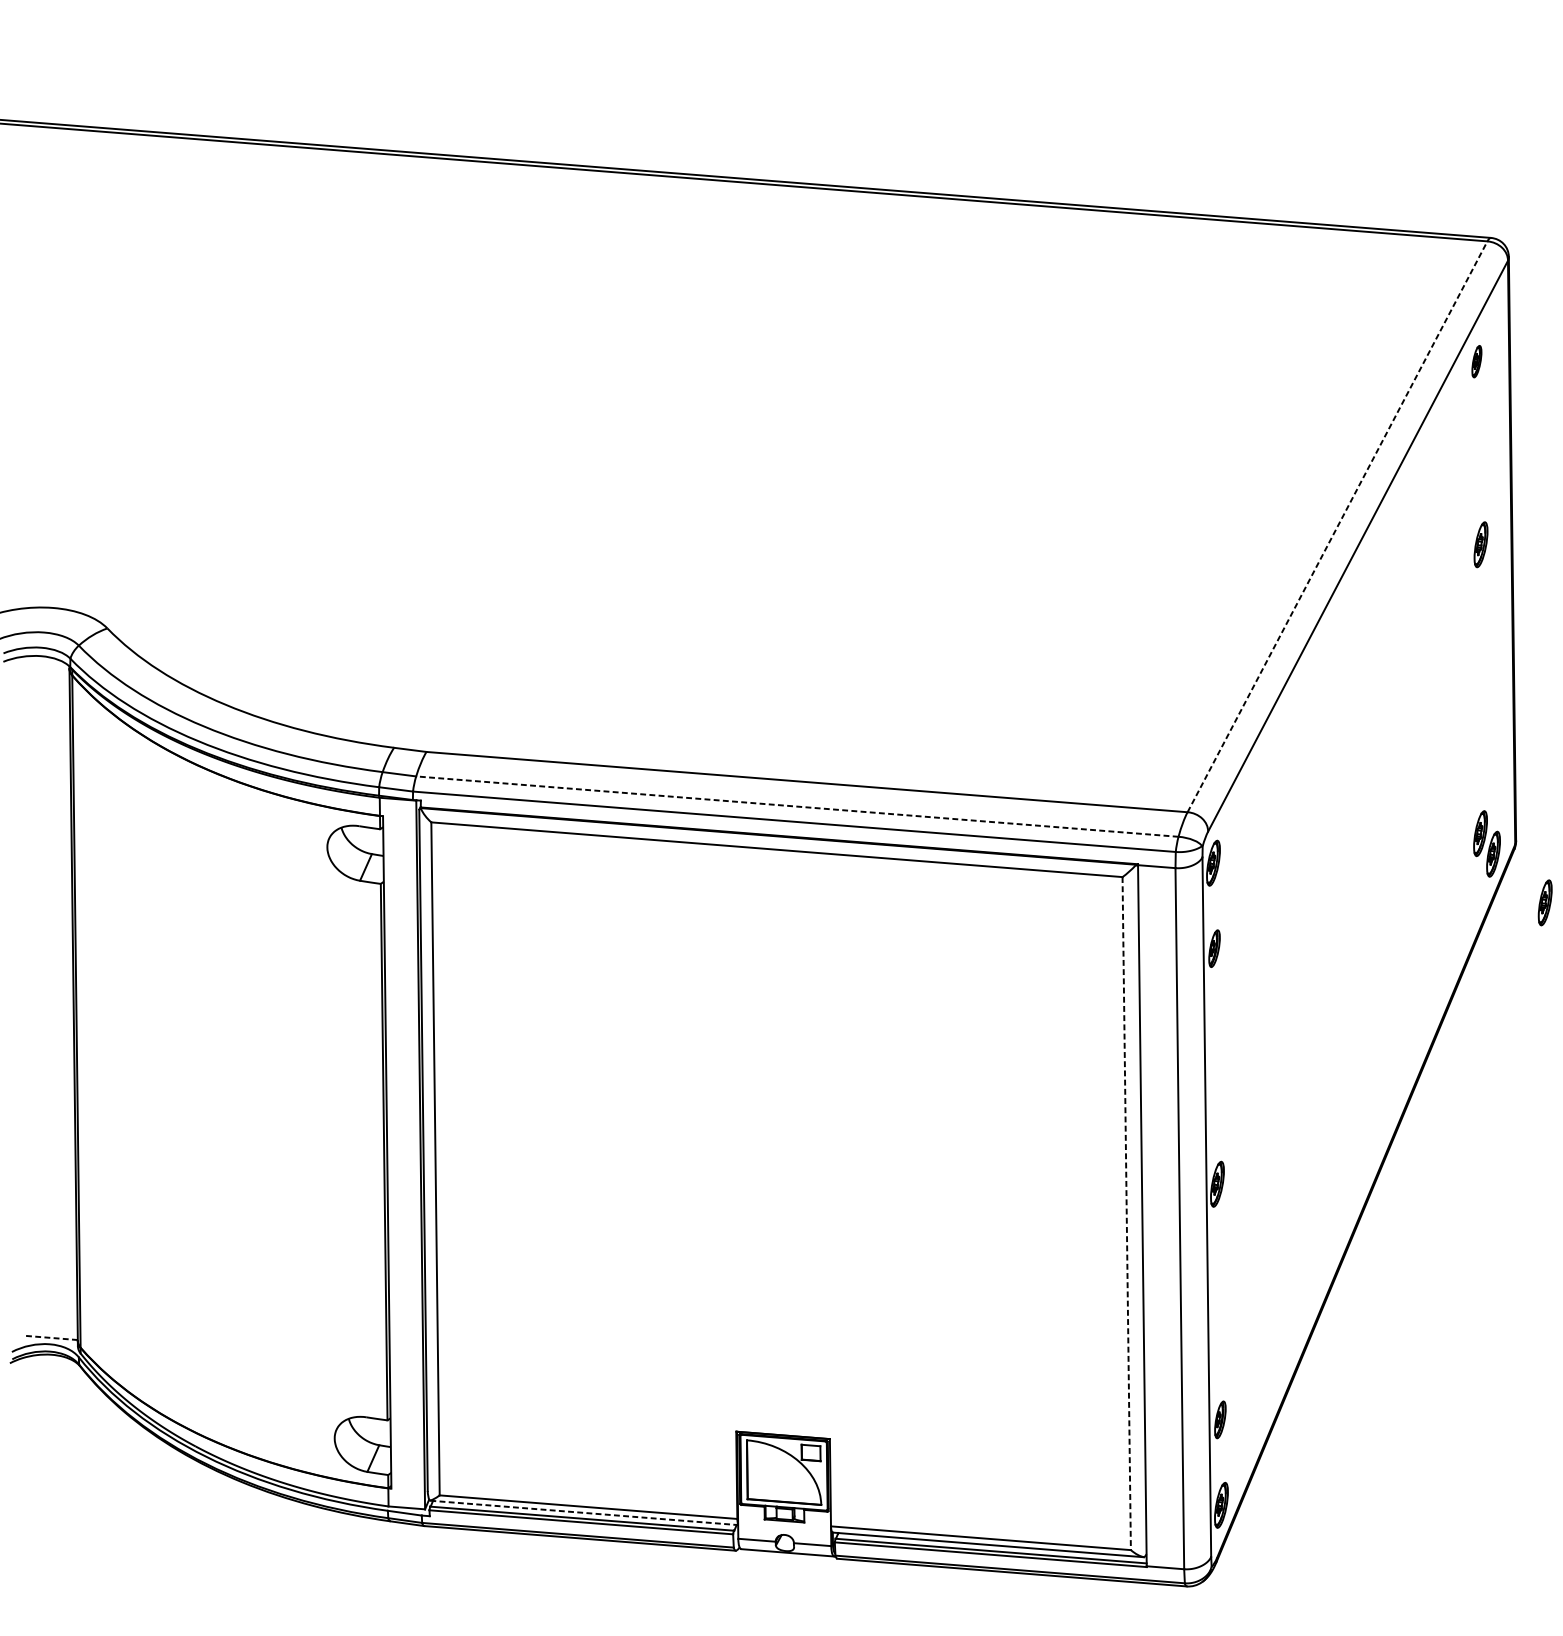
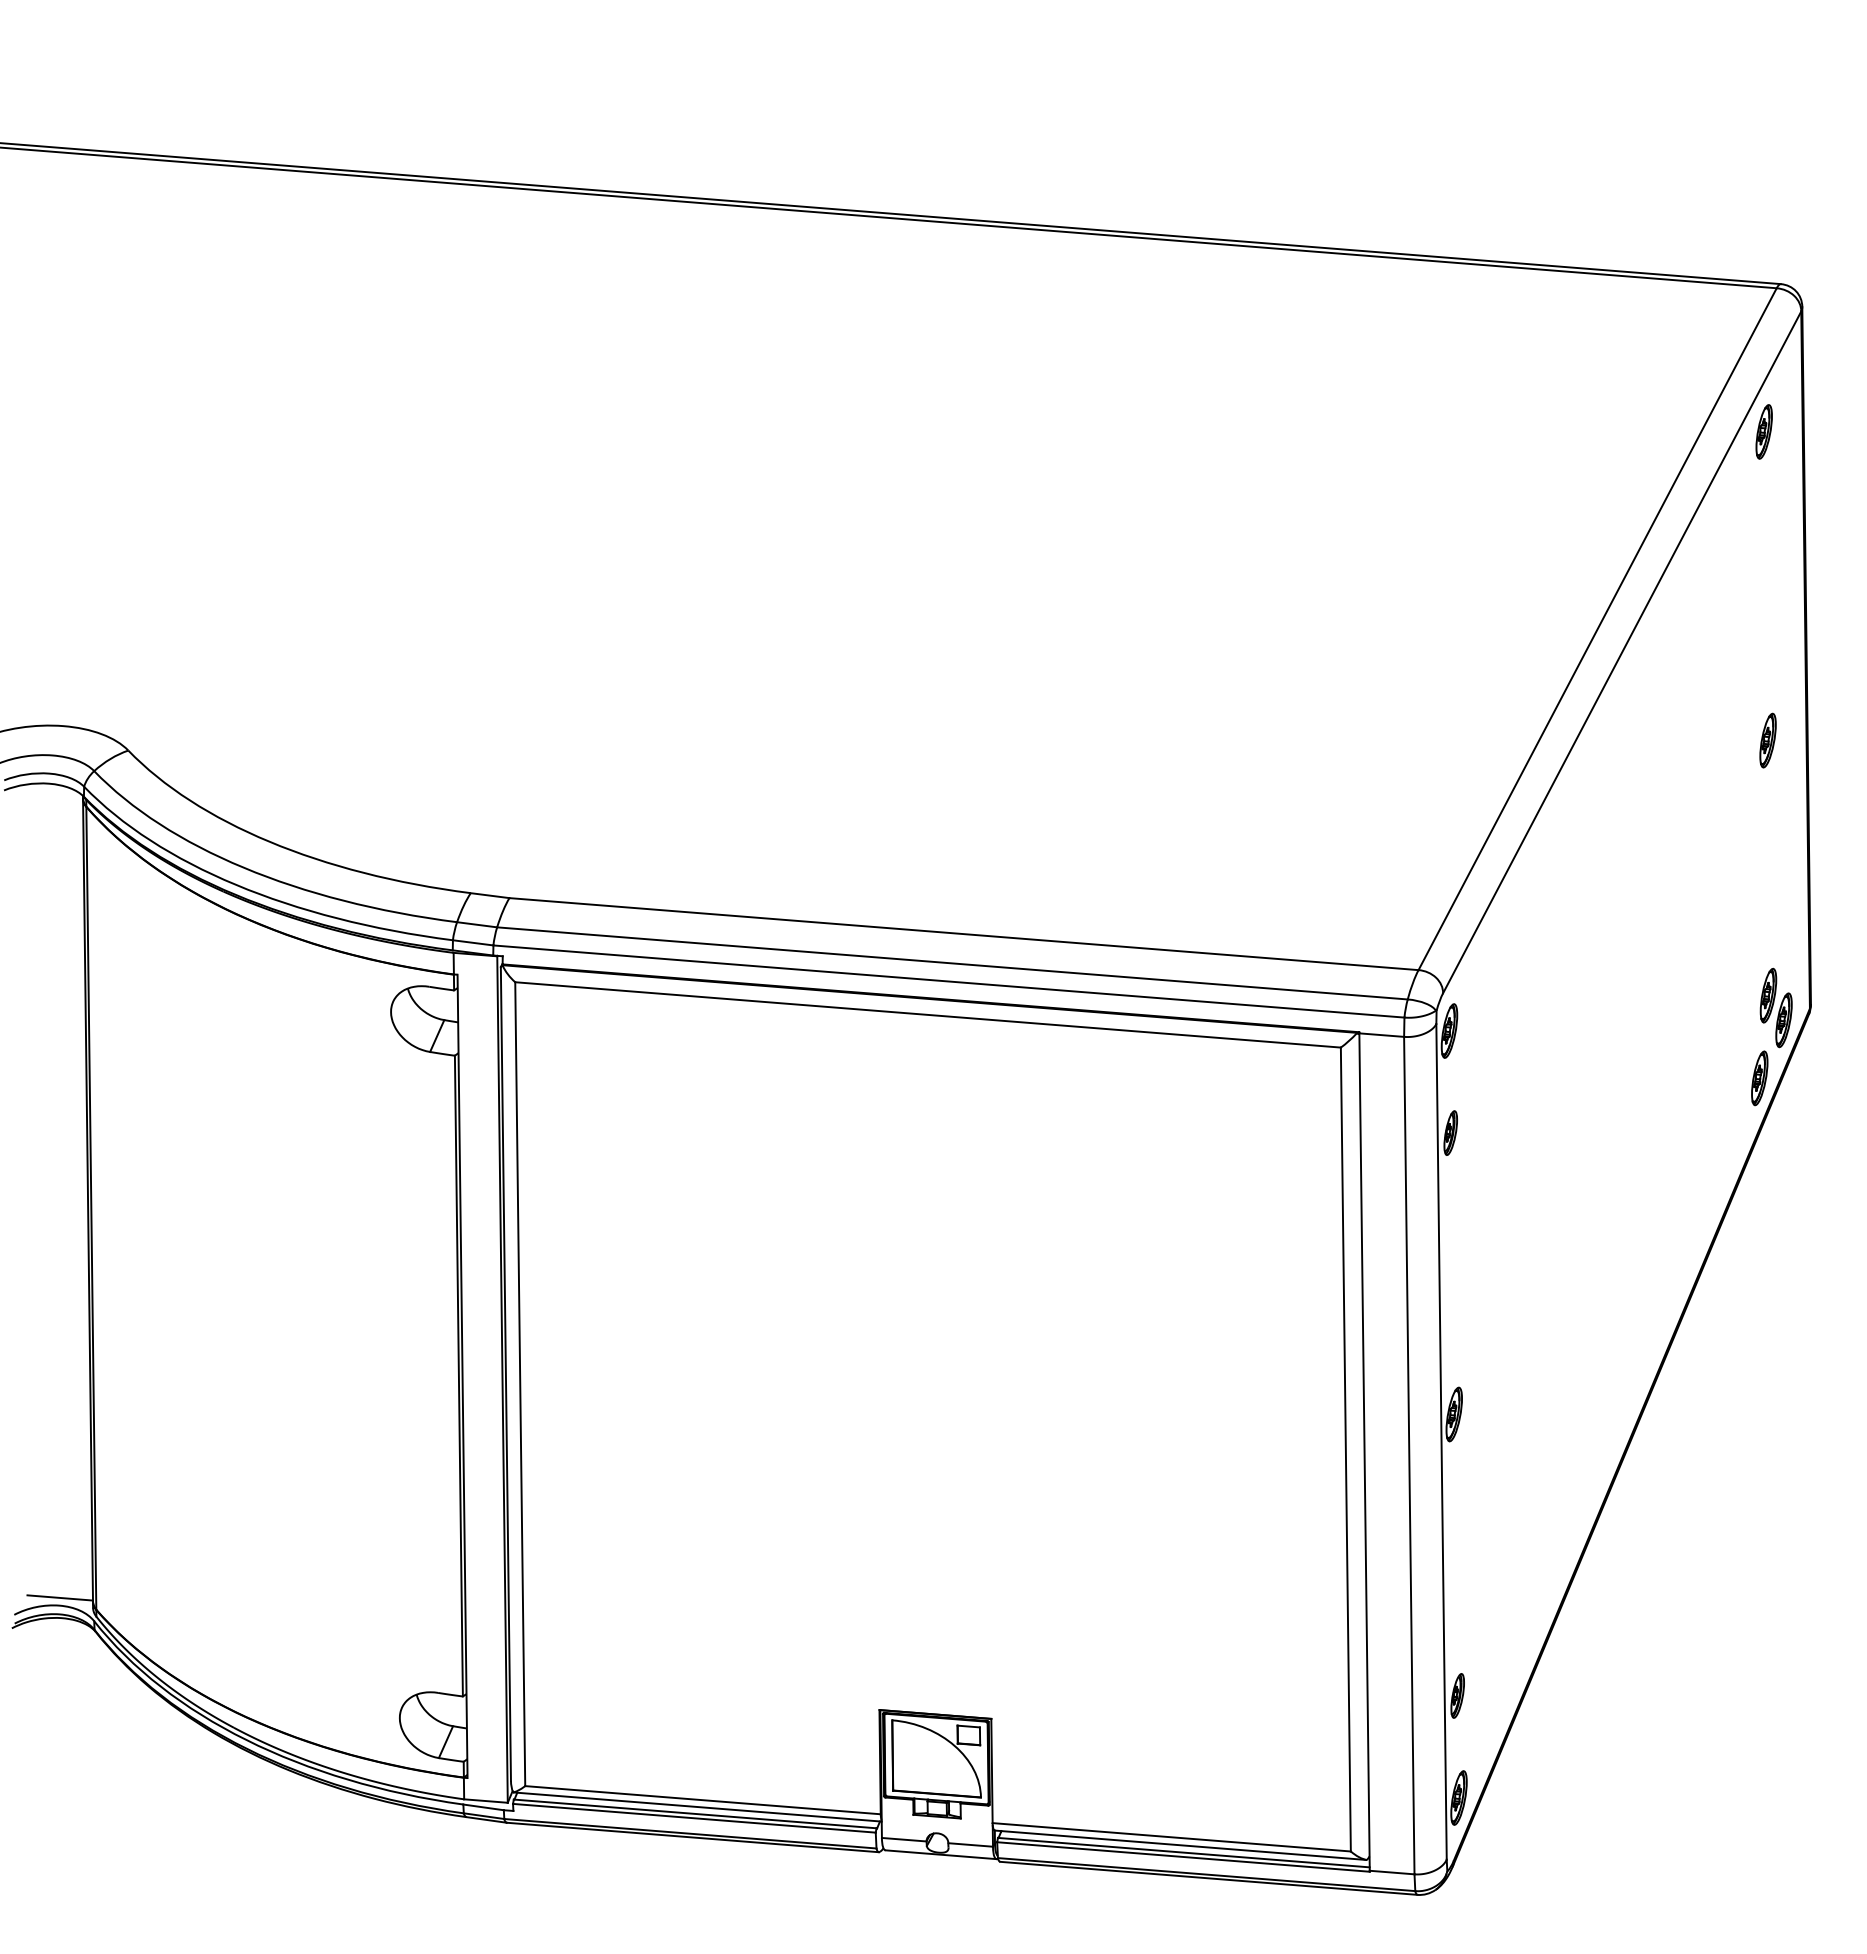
part: (1476, 361) -> (1763, 431), size x1.43
line: (1337, 526) -> (1597, 628), dashed -> solid
part: (1480, 544) -> (1767, 740), moved
line: (797, 806) -> (952, 963), dashed -> solid
part: (1545, 902) -> (1759, 1078), moved
line: (1126, 1213) -> (1345, 1449), dashed -> solid
line: (50, 1337) -> (60, 1597), dashed -> solid
line: (584, 1513) -> (698, 1807), dashed -> solid

